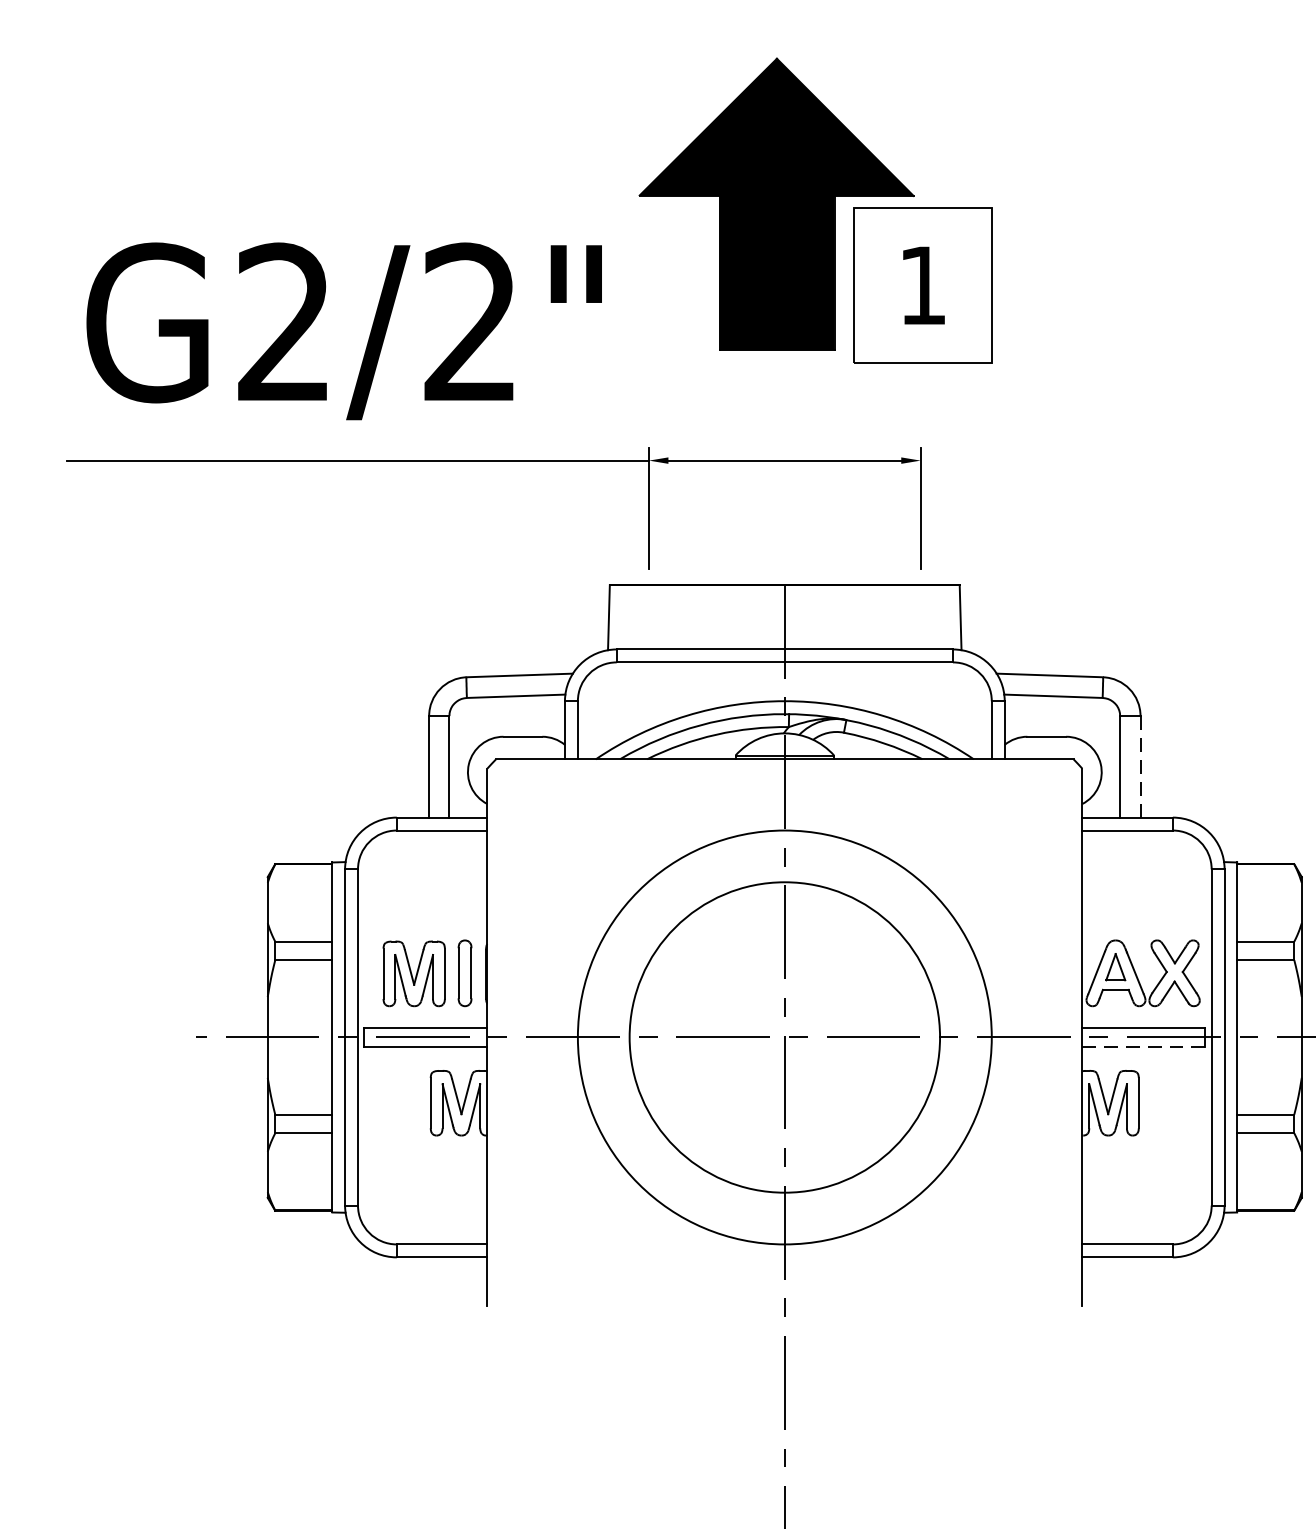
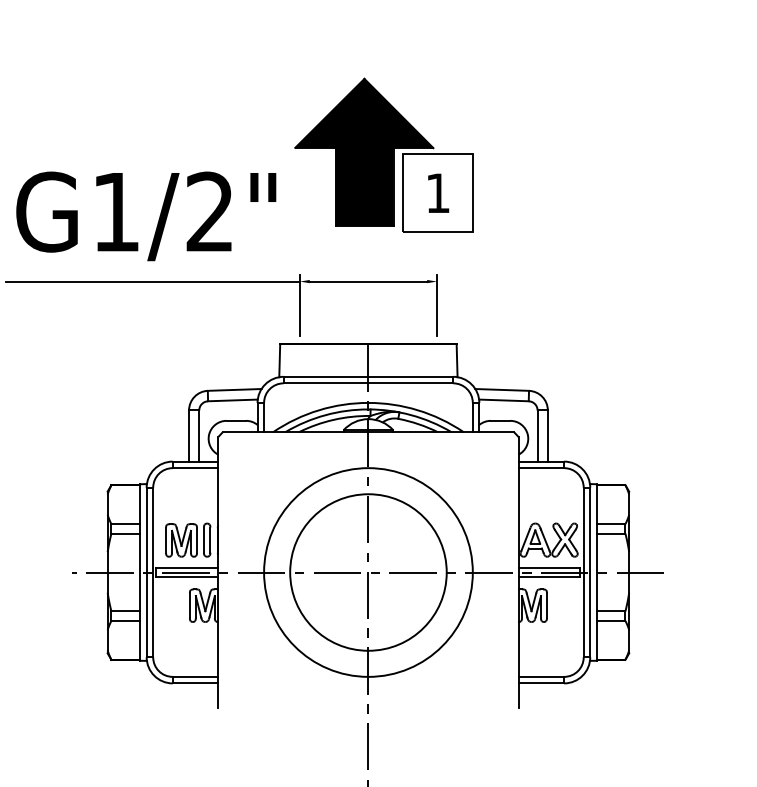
text: (283, 321) -> (115, 211), G2/2" -> G1/2"
line: (1139, 767) -> (547, 436), dashed -> solid
line: (1143, 1047) -> (549, 577), dashed -> solid

